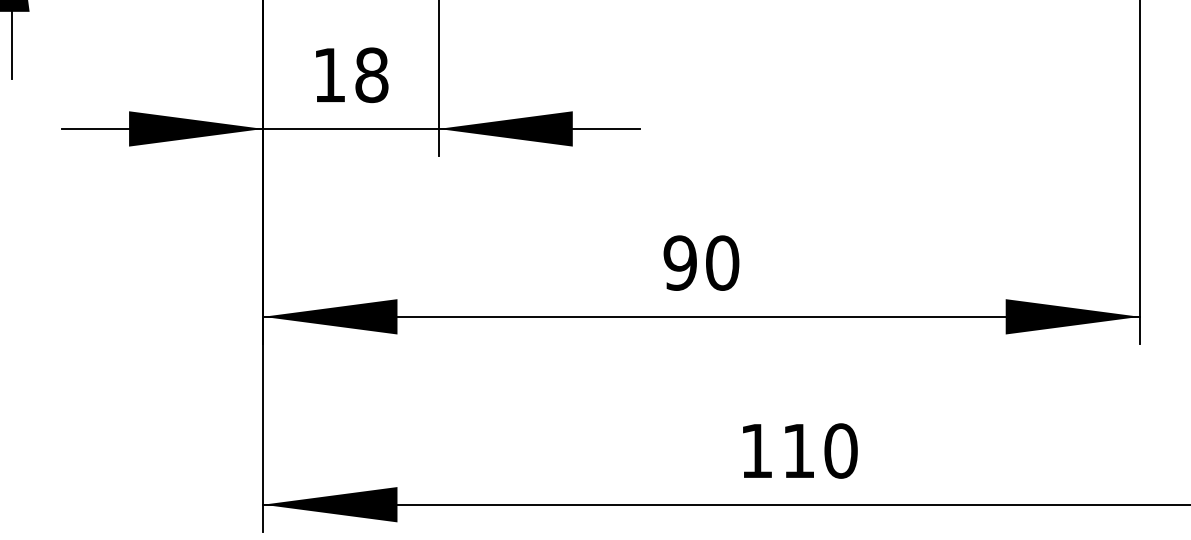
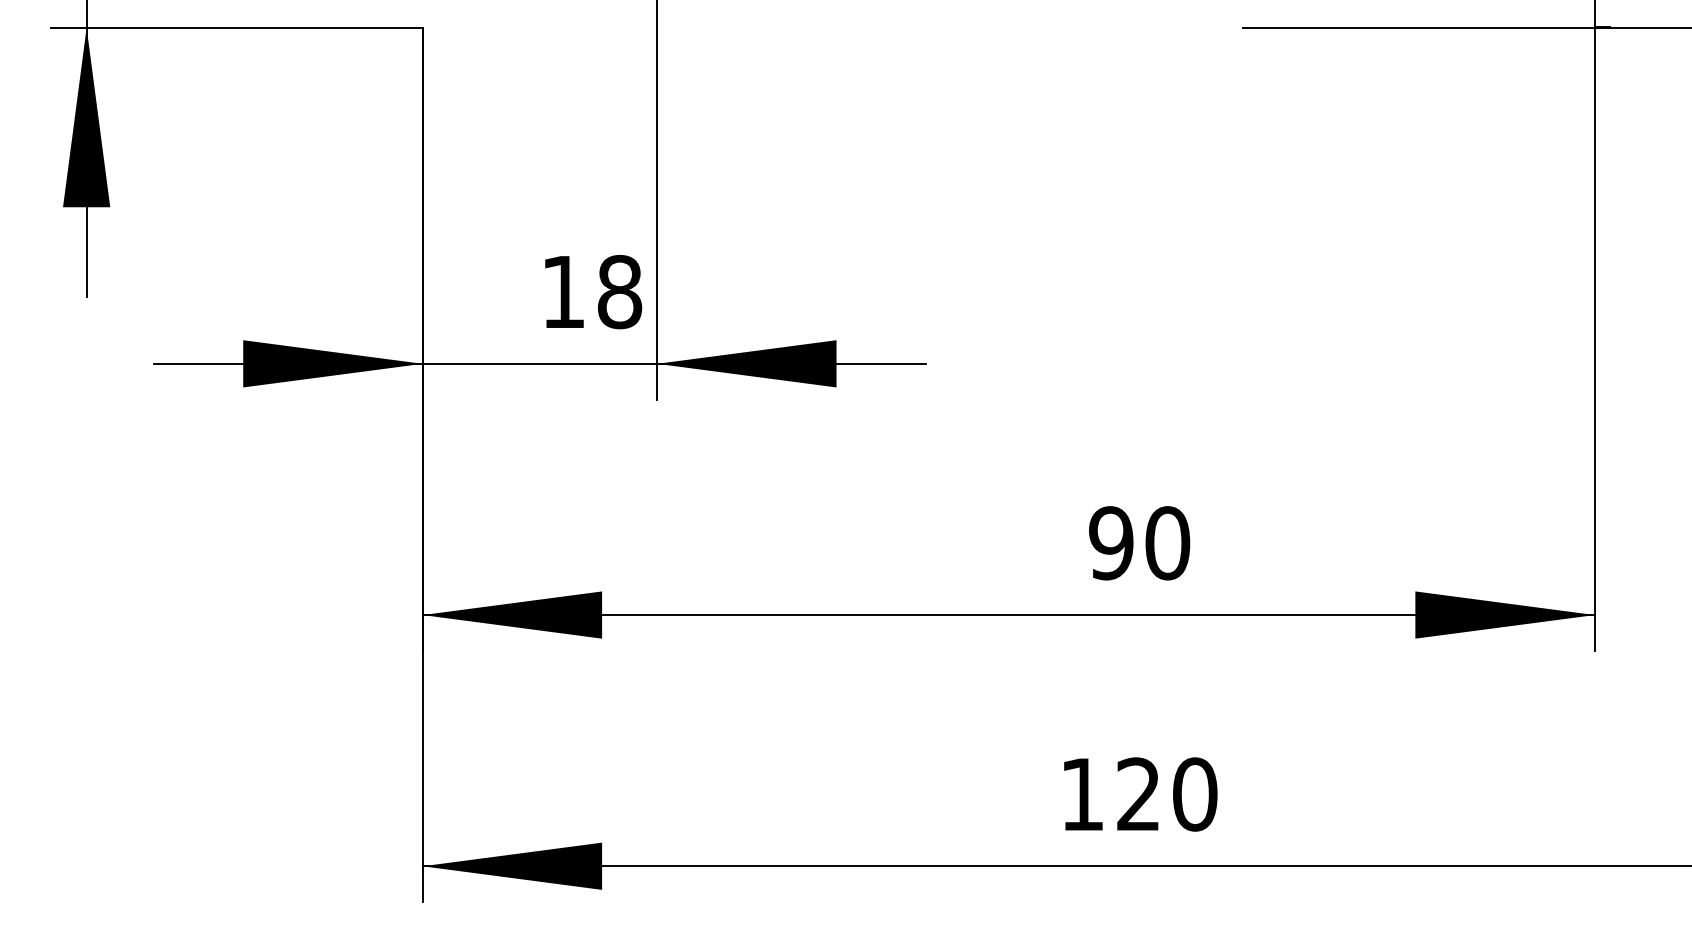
text: (352, 75) -> (593, 292), moved
text: (701, 263) -> (1139, 543), moved
text: (797, 450) -> (1137, 793), 110 -> 120

